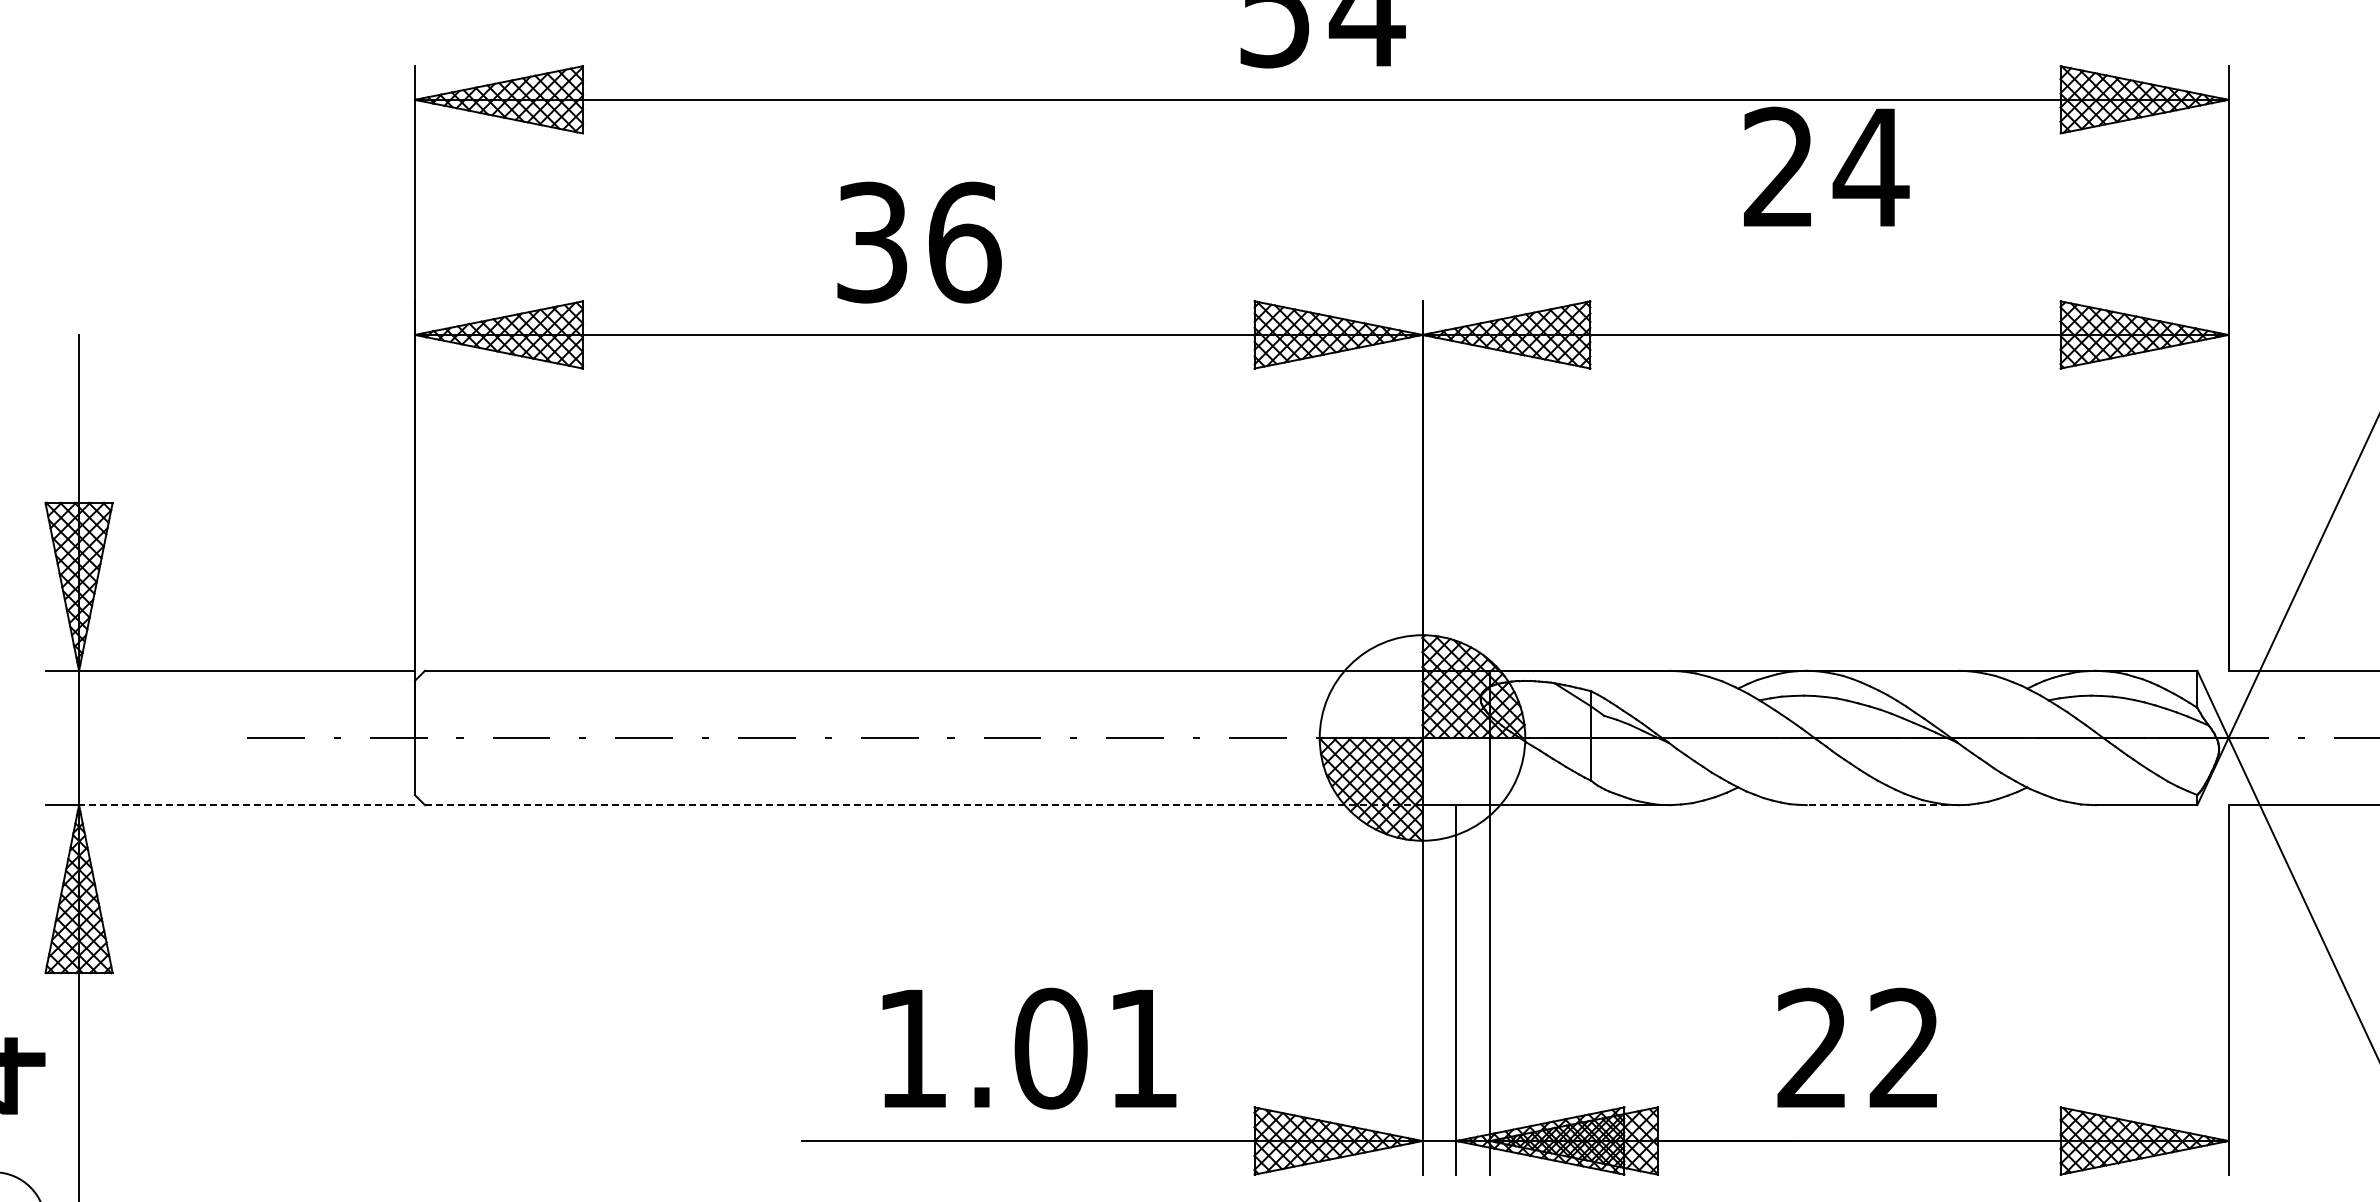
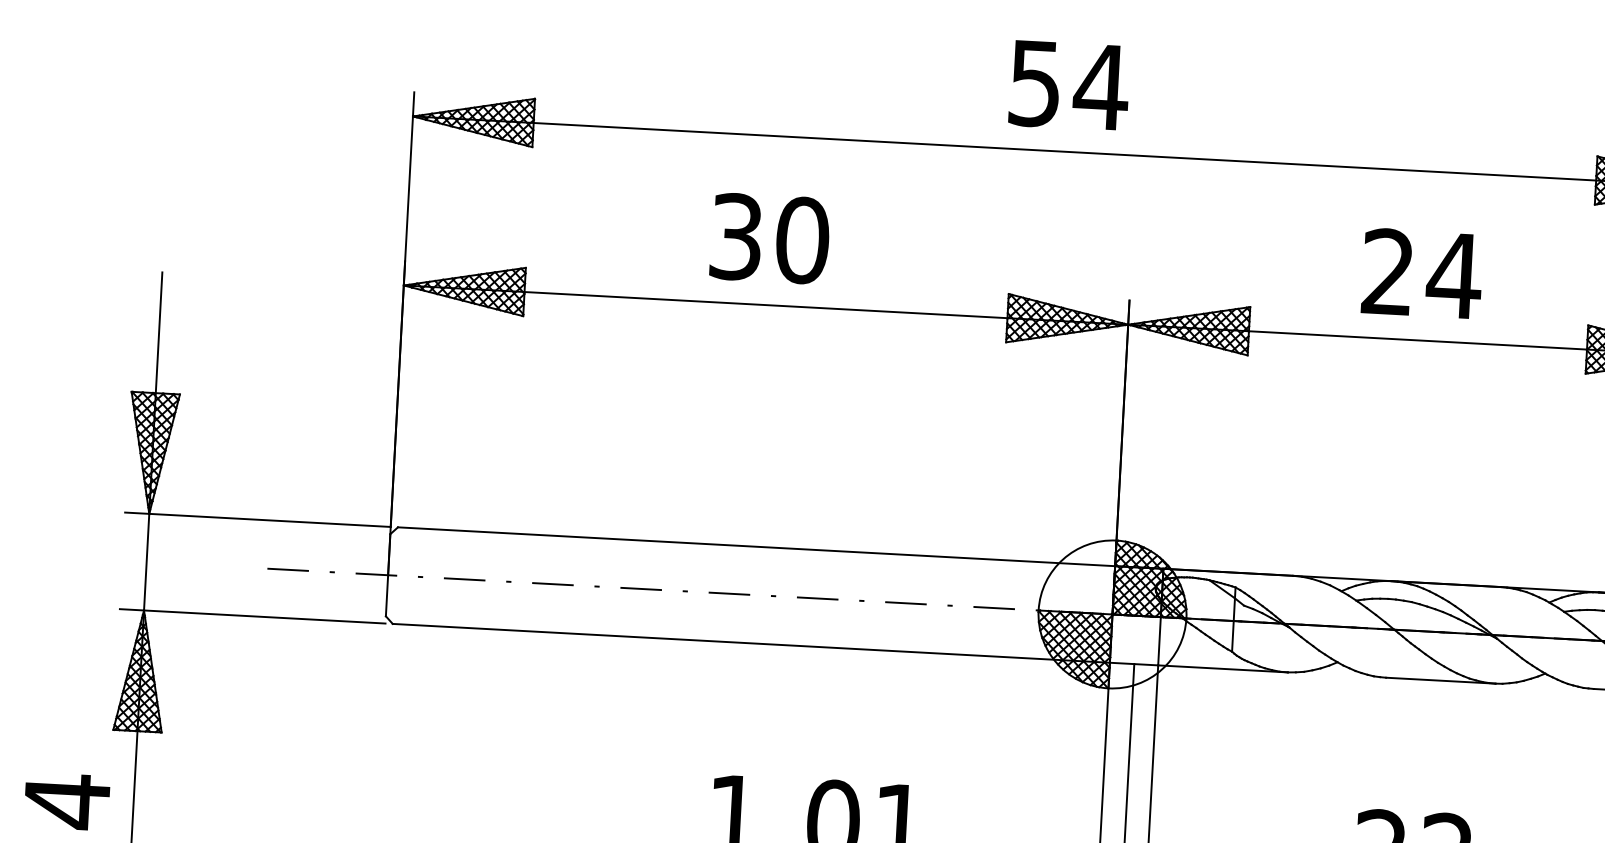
text: (1826, 166) -> (1422, 273), moved
text: (964, 242) -> (802, 240), 36 -> 30
line: (247, 805) -> (265, 617), dashed -> solid
line: (923, 805) -> (751, 643), dashed -> solid
line: (1882, 805) -> (1440, 680), dashed -> solid

